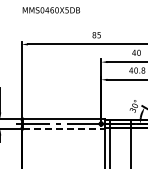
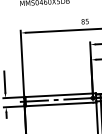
line: (62, 129) -> (59, 104), dashed -> solid

